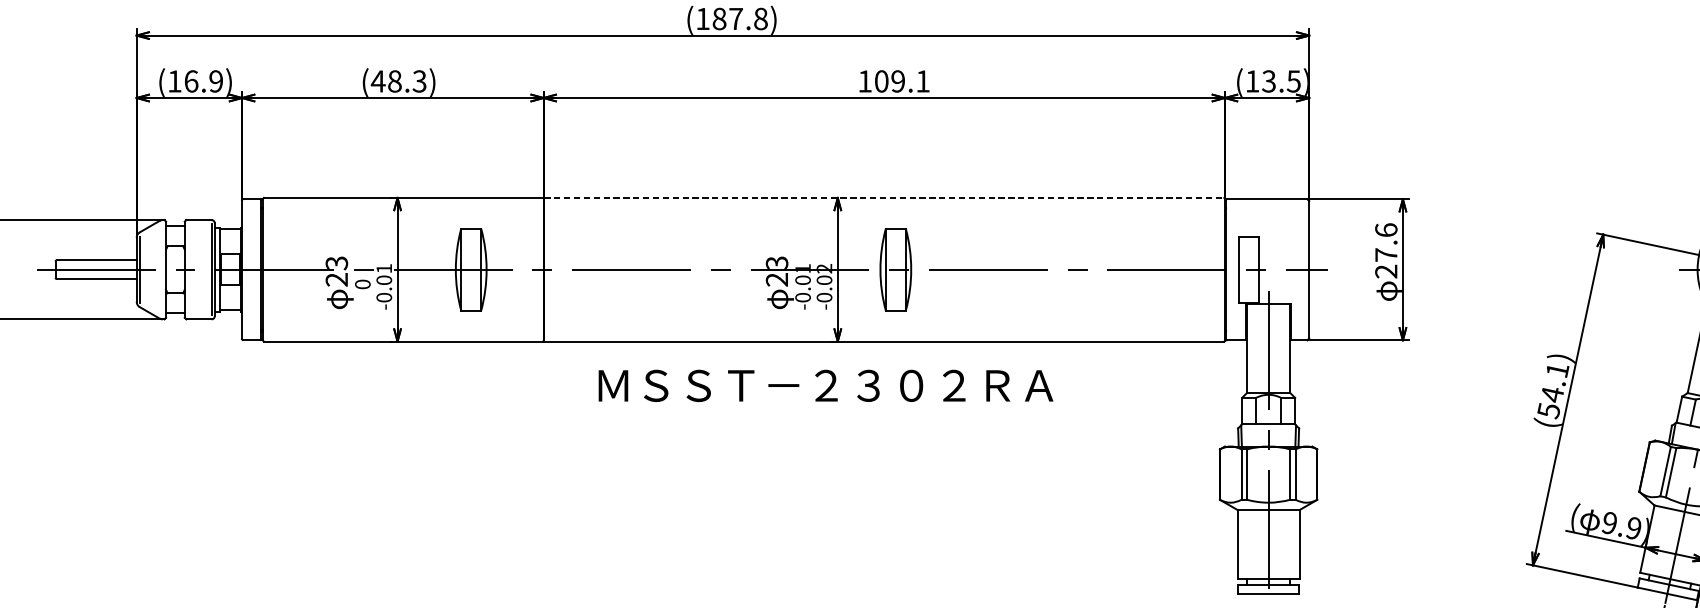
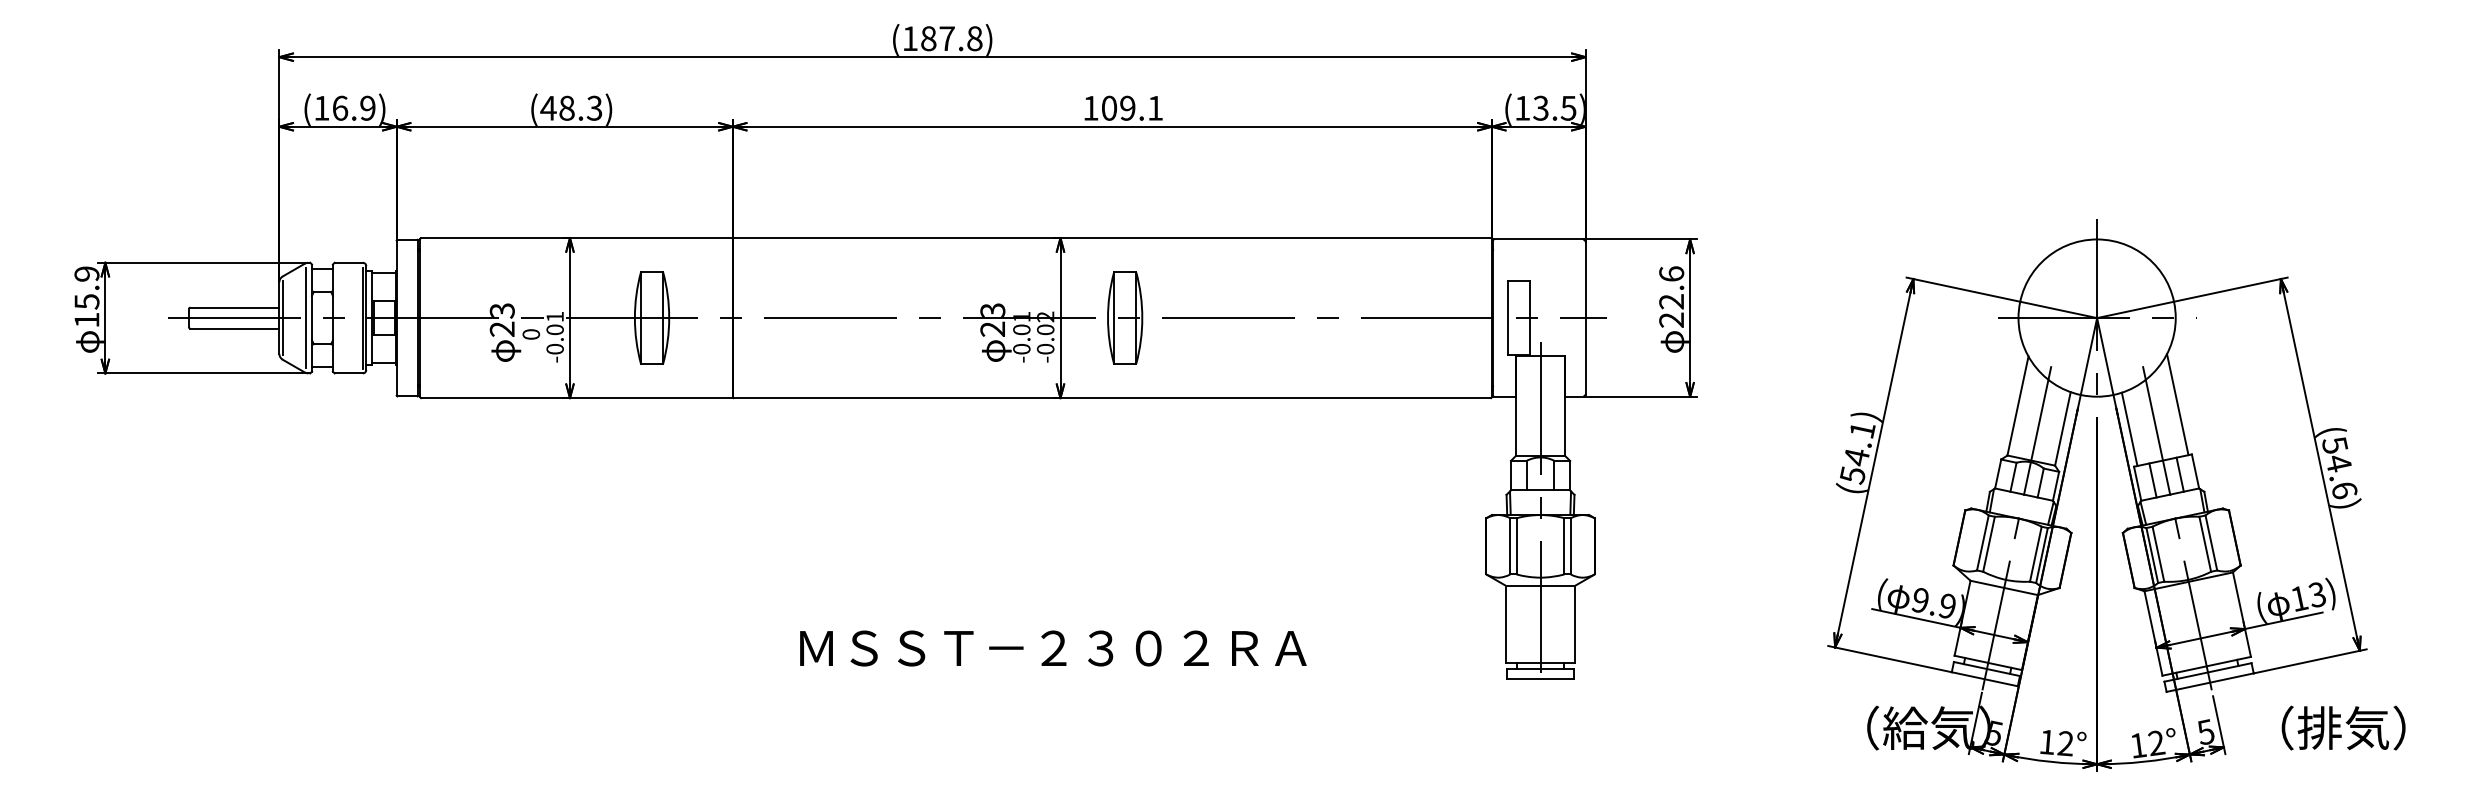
line: (884, 198) -> (1112, 238), dashed -> solid
text: (1386, 254) -> (1671, 301), 27.6 -> 22.6
line: (161, 269) -> (306, 317), added
text: (826, 385) -> (1053, 648), moved

